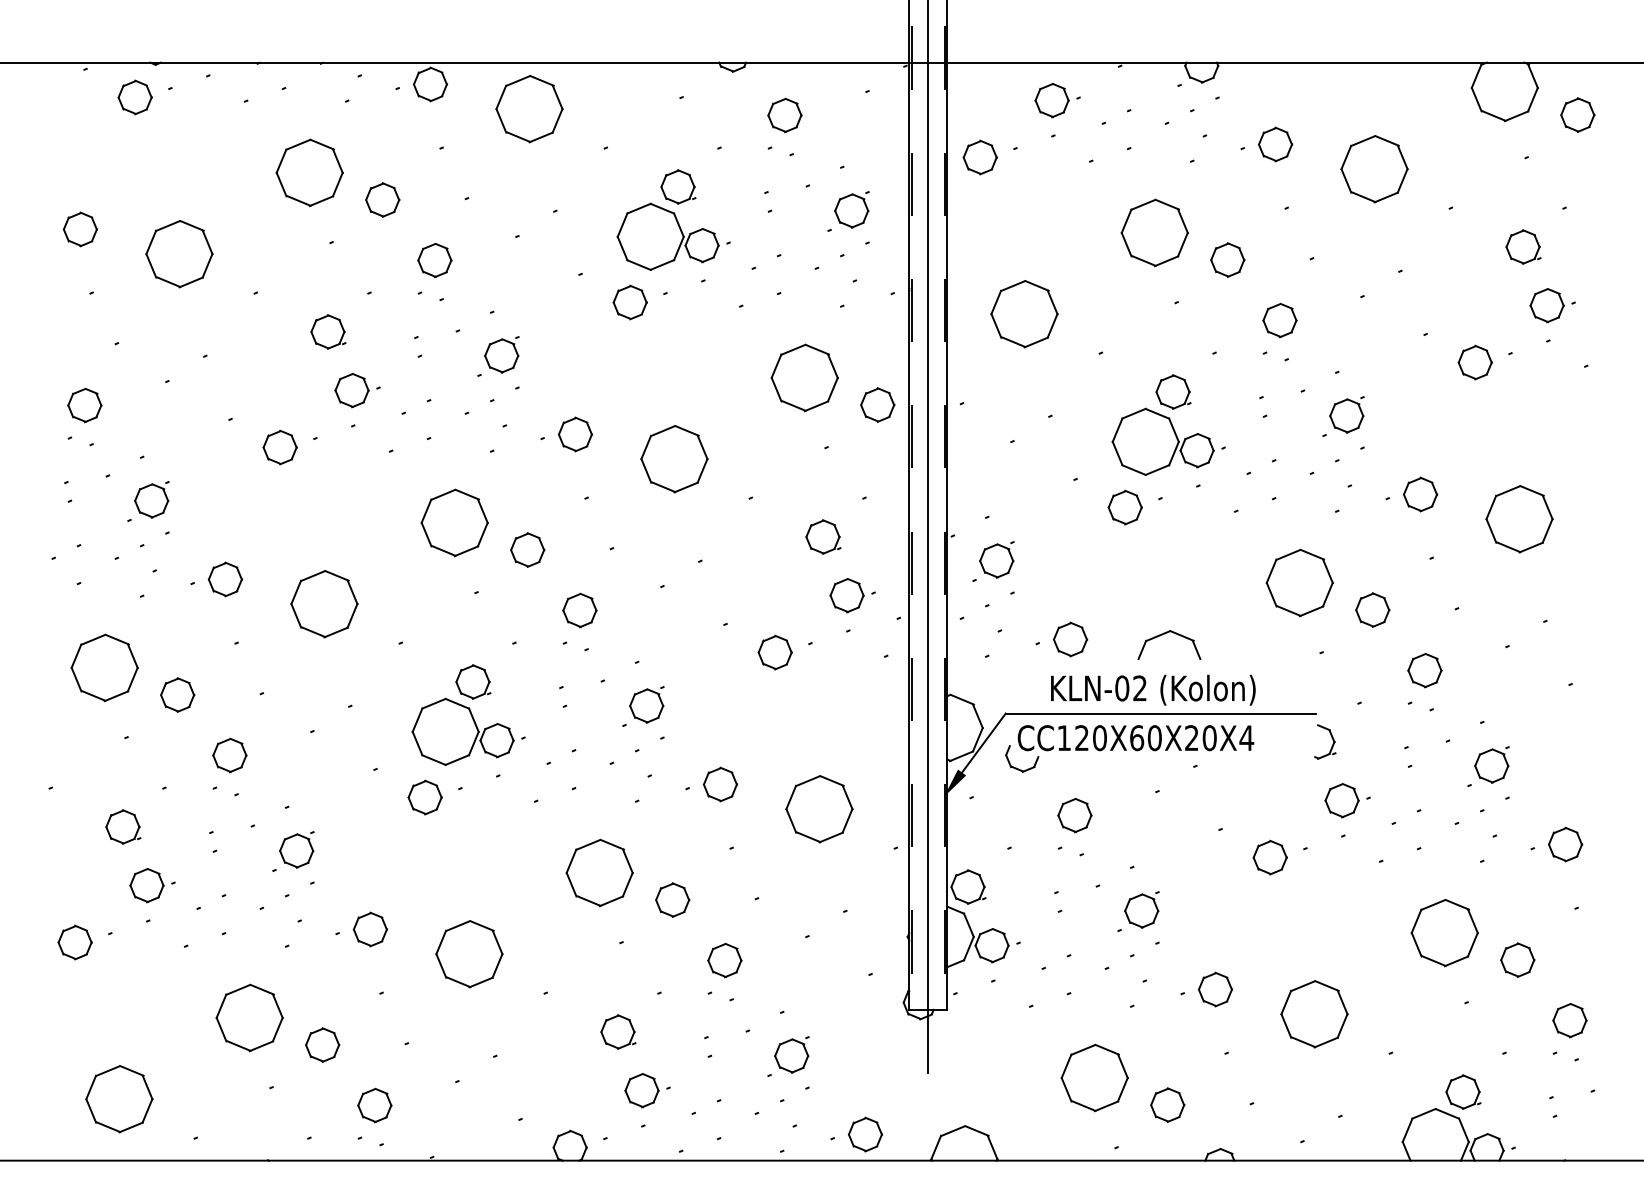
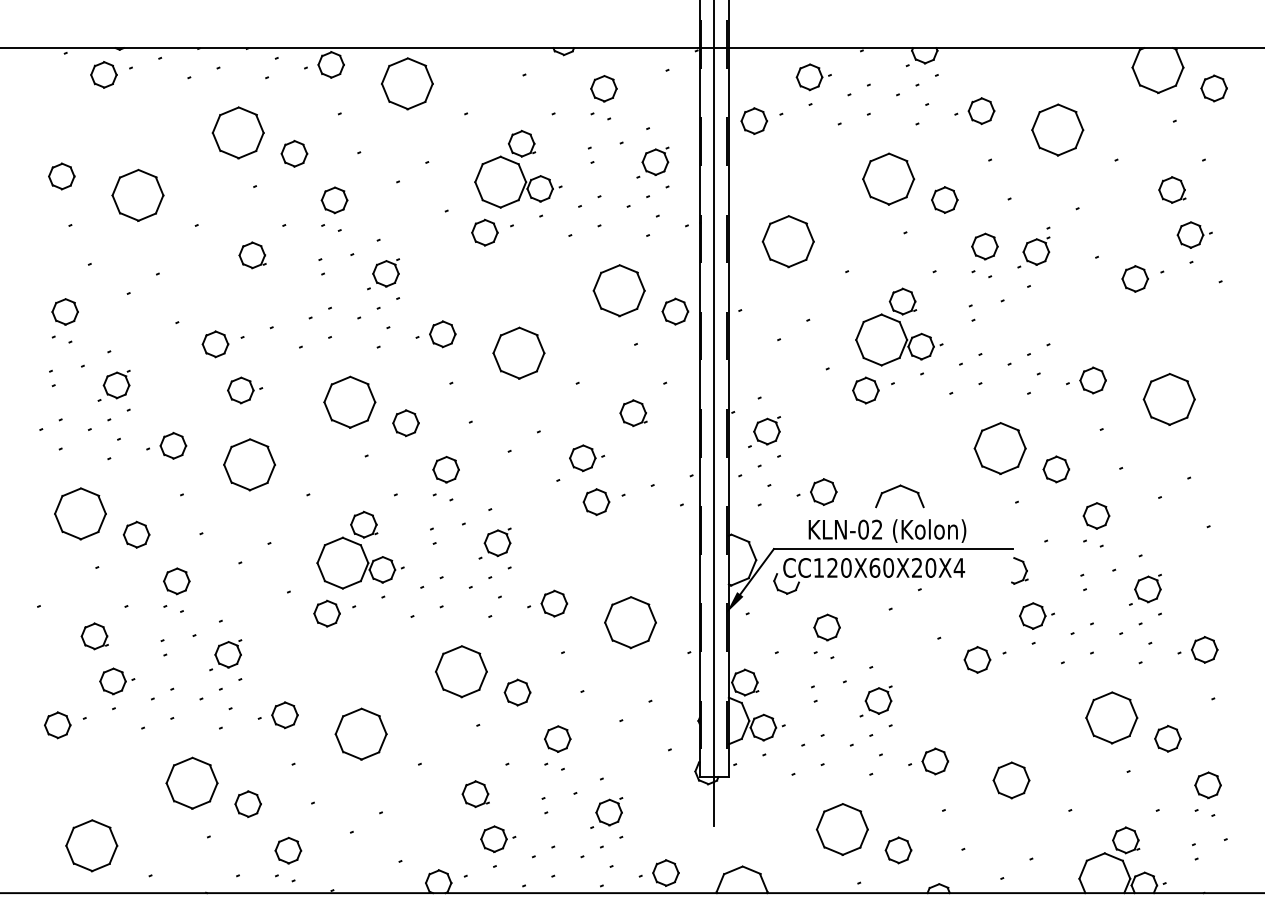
part: (358, 390) -> (245, 390), moved
part: (1343, 416) -> (1033, 252), moved
part: (853, 595) -> (587, 458), moved
part: (1314, 1014) -> (1011, 780), size x0.7

